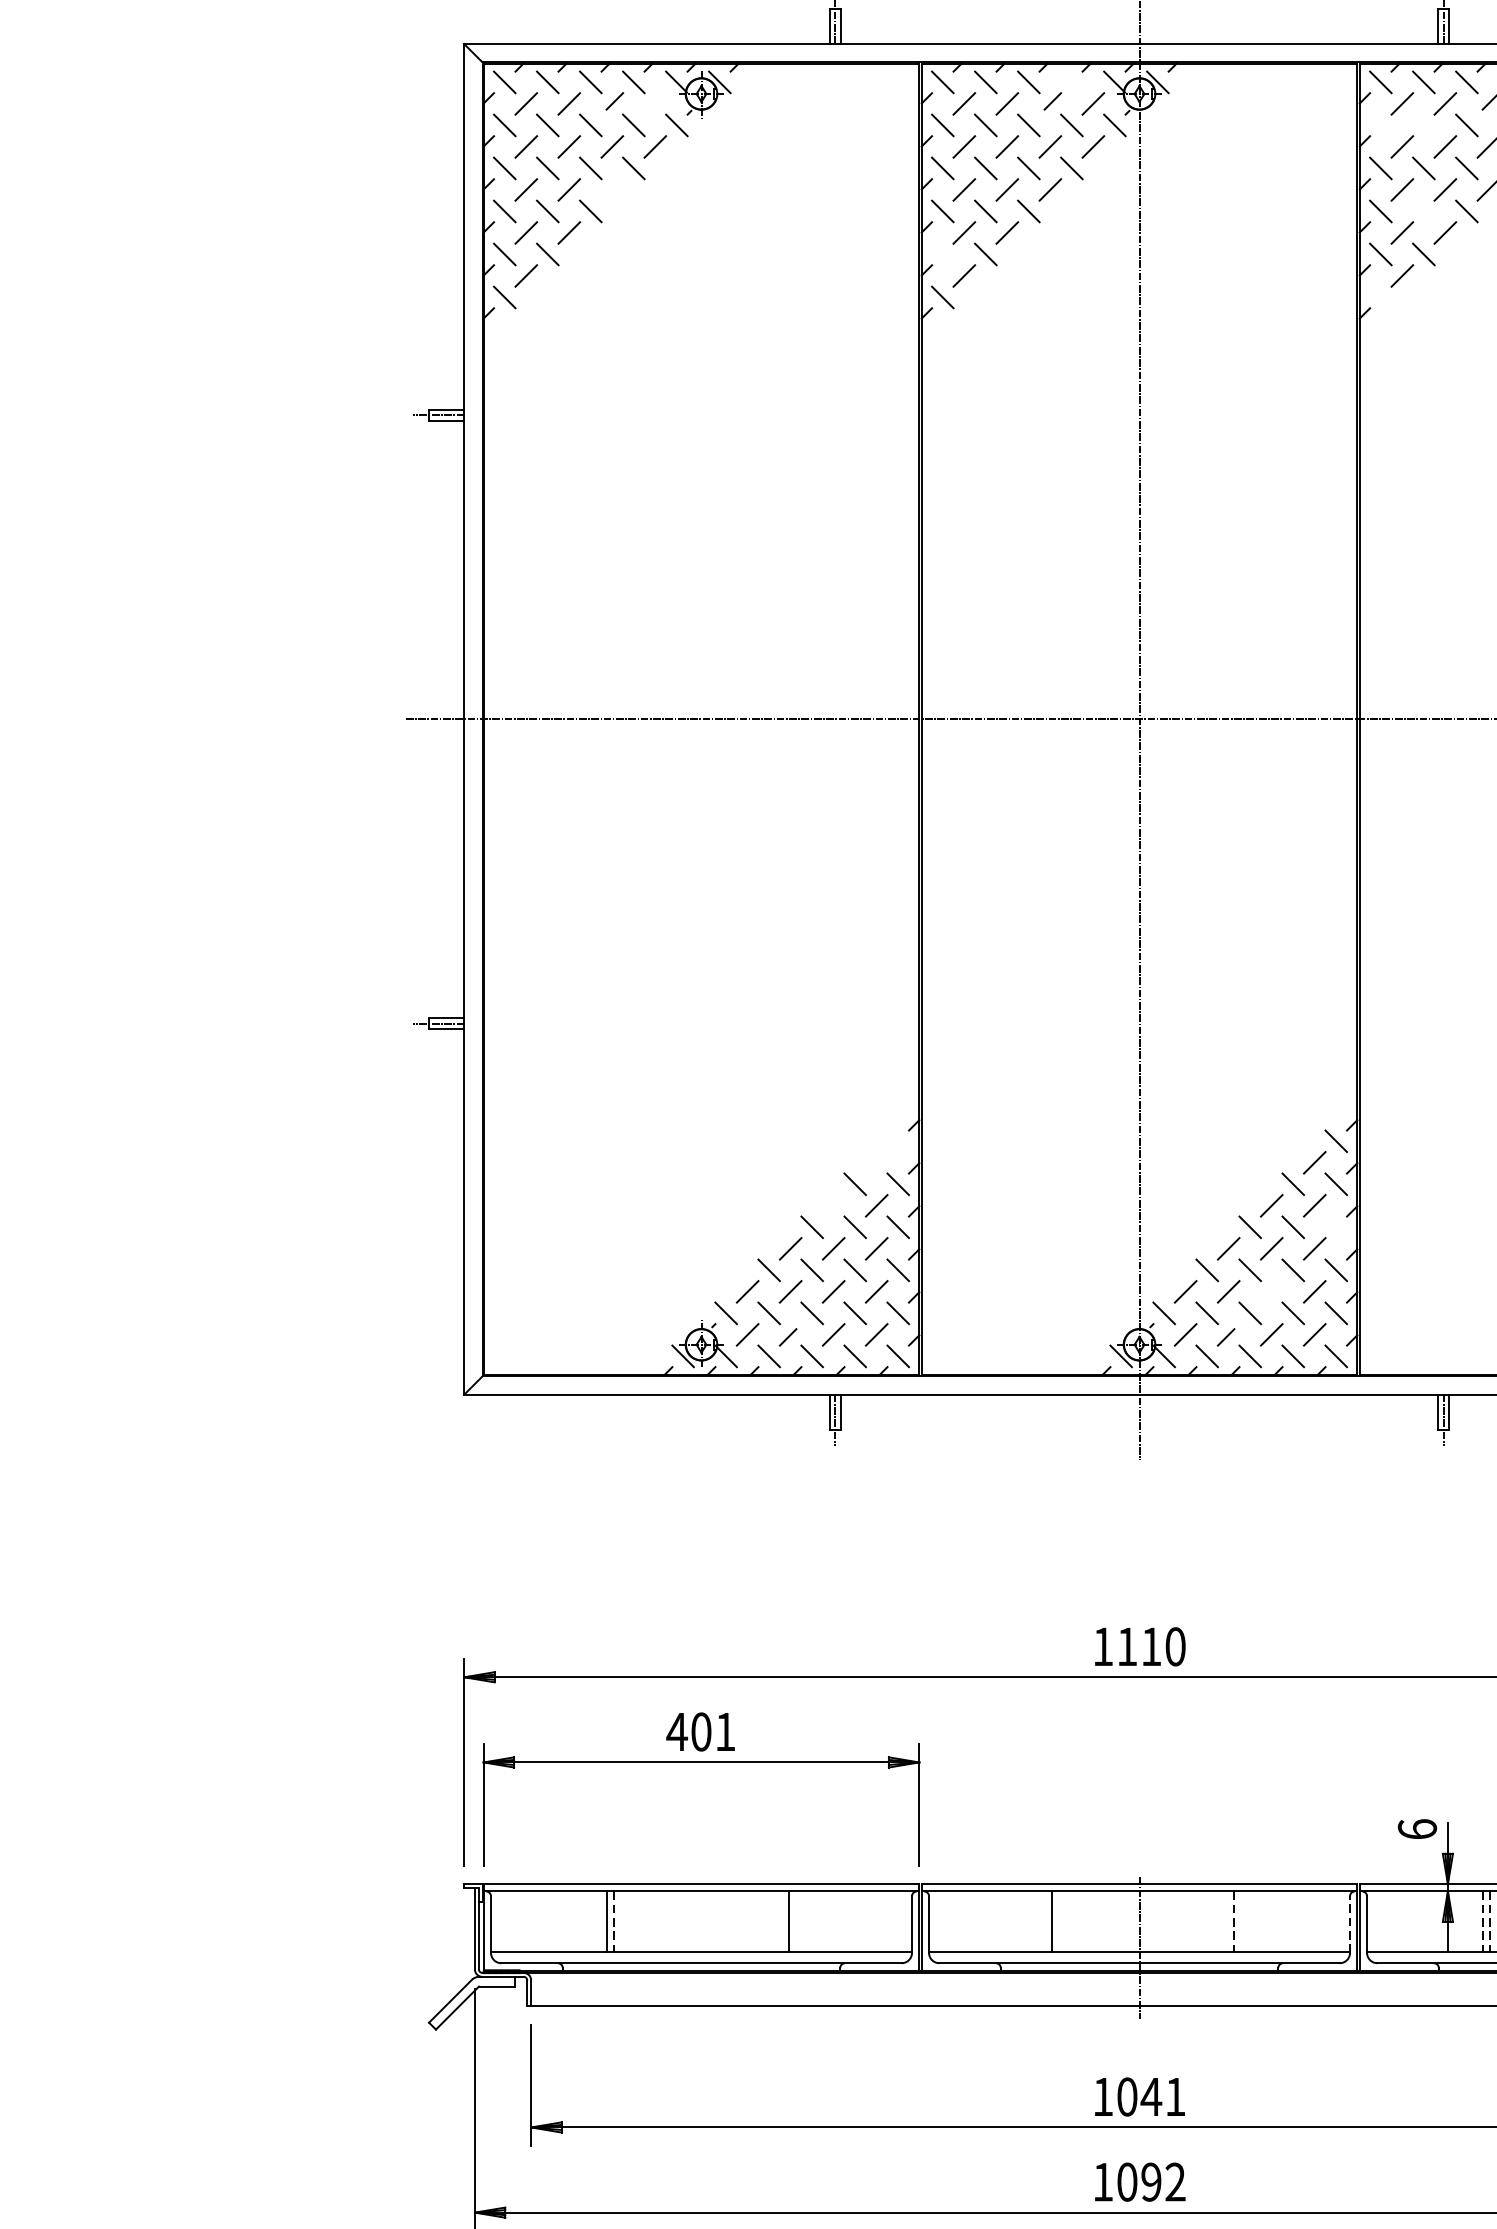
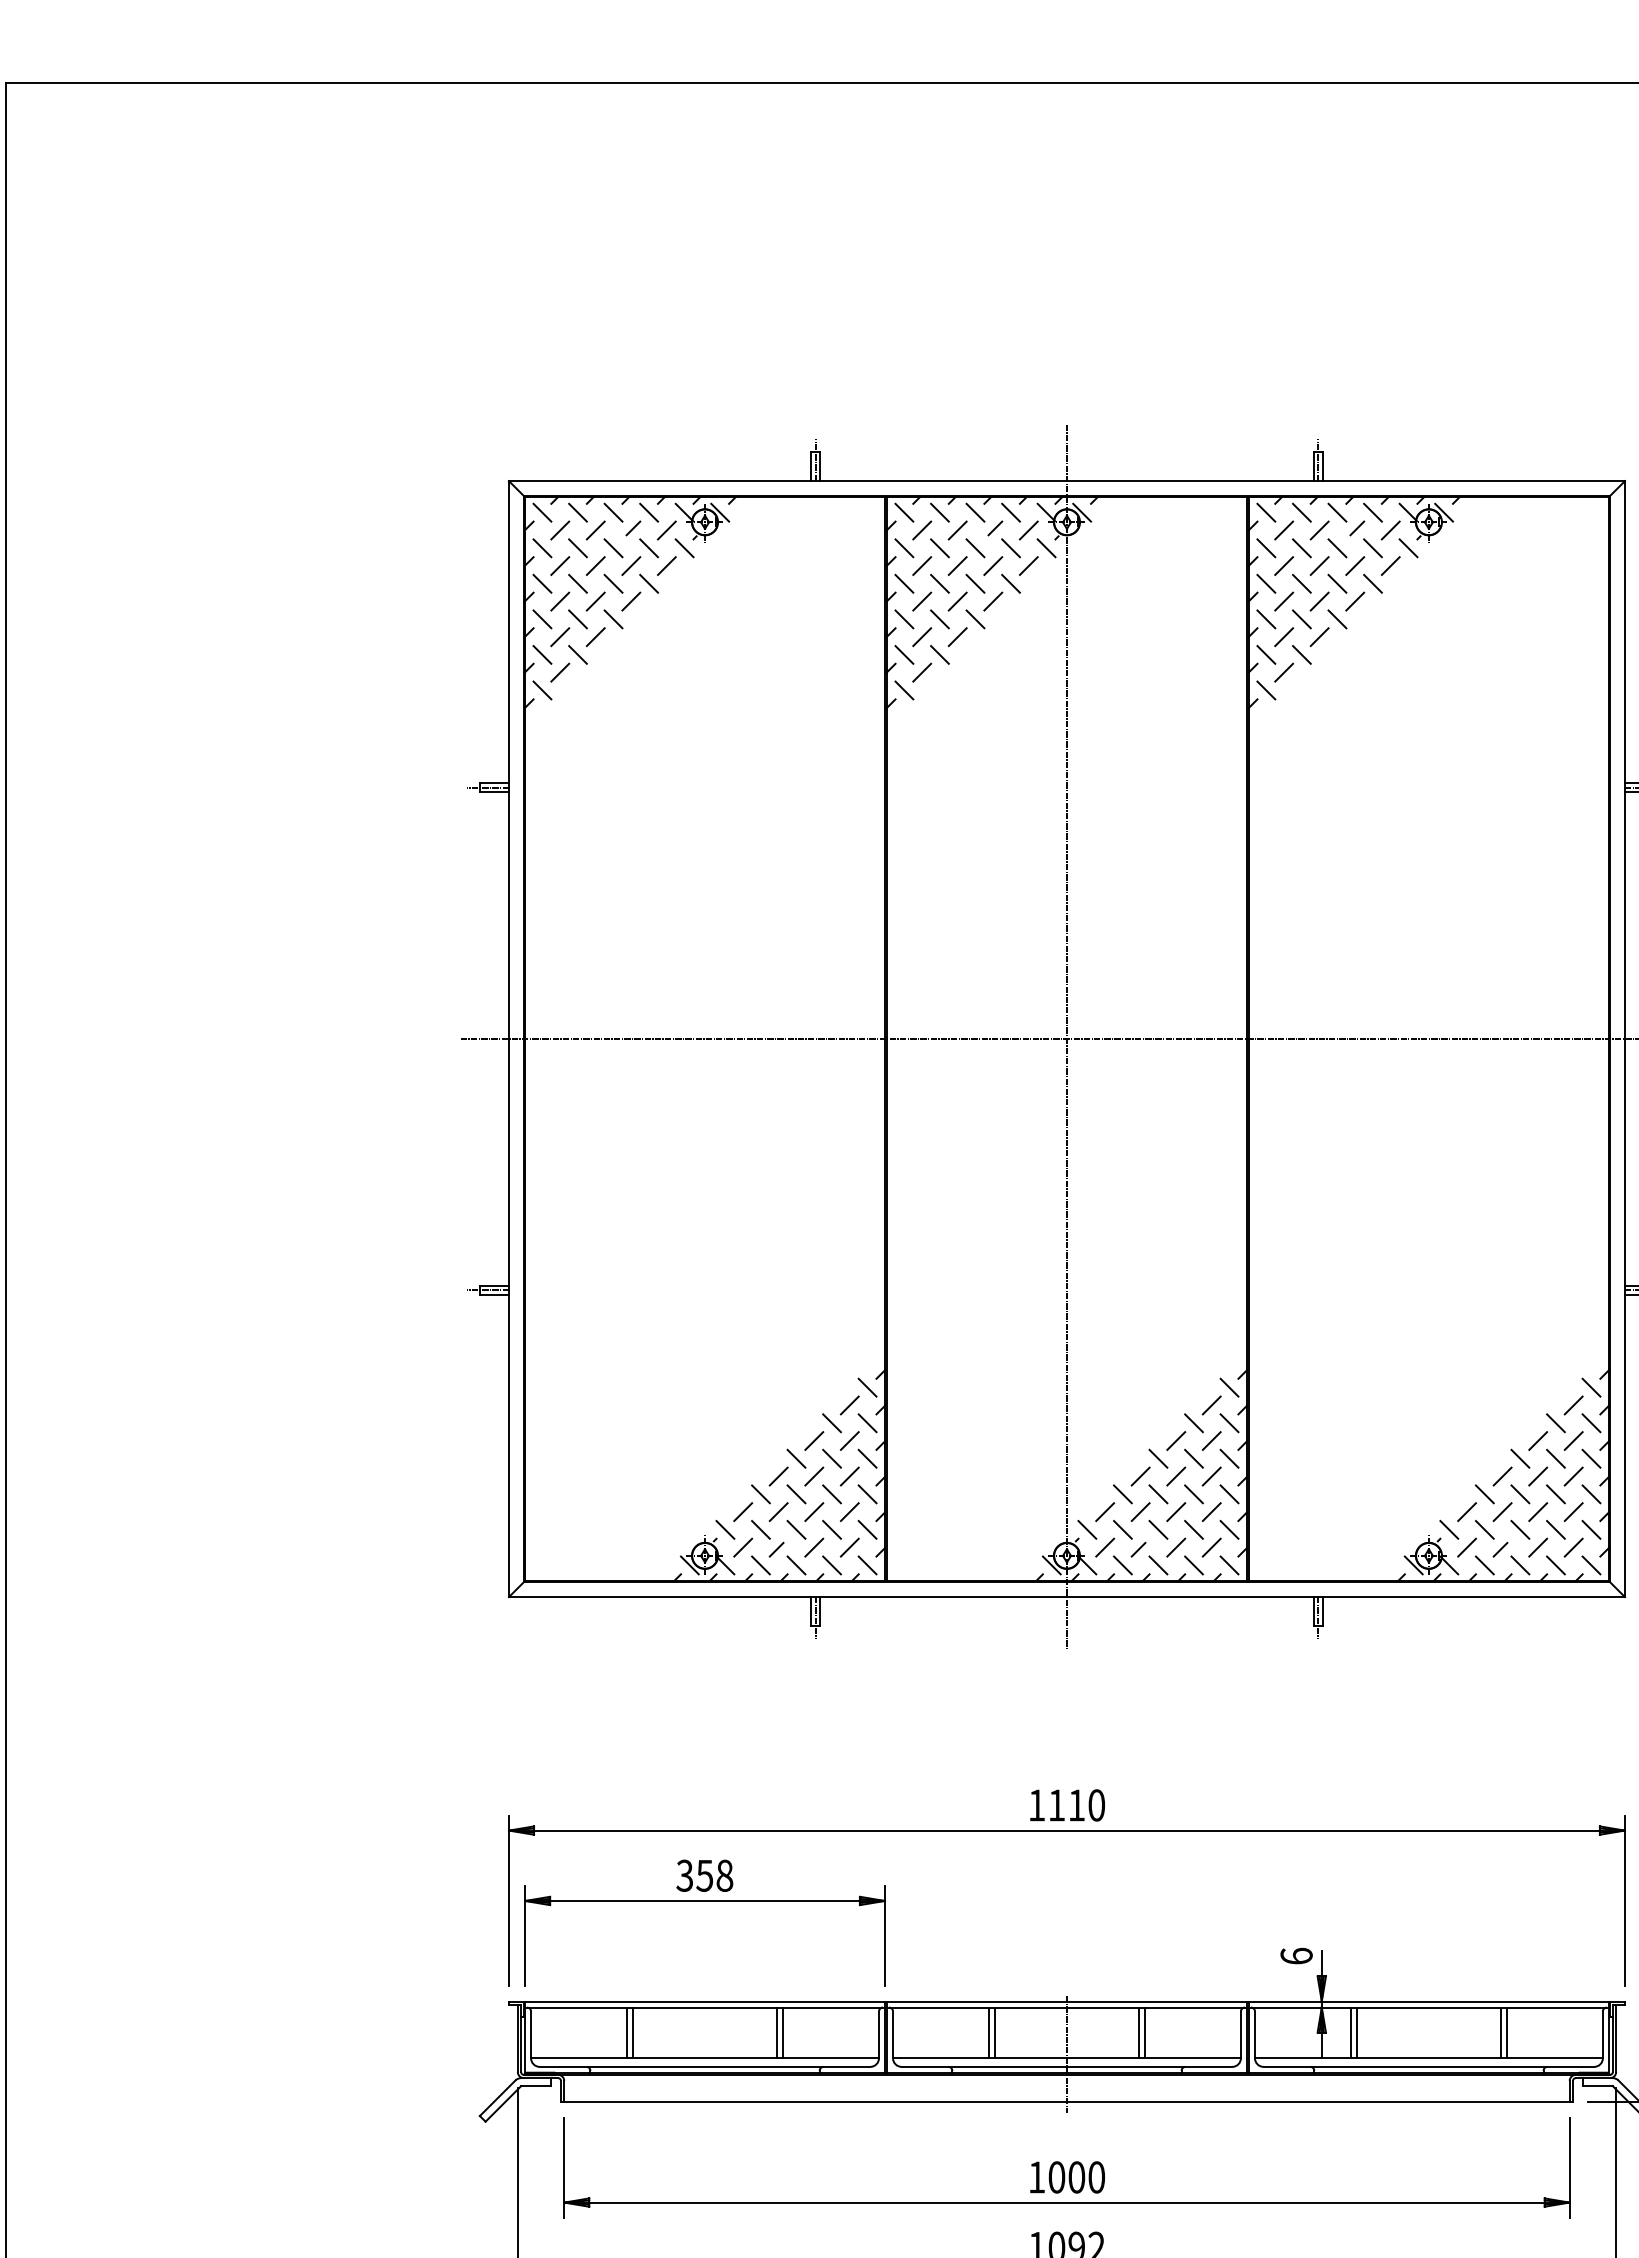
line: (1071, 82) -> (1010, 512), added
line: (654, 103) -> (666, 530), added
line: (1380, 125) -> (1266, 548), added
line: (1423, 125) -> (1301, 548), added
line: (612, 189) -> (631, 601), added
line: (1423, 211) -> (1301, 619), added
line: (942, 253) -> (904, 654), added
line: (1380, 297) -> (1266, 690), added
line: (898, 1141) -> (867, 1387), added
line: (876, 1162) -> (849, 1405), added
line: (833, 1205) -> (814, 1440), added
line: (1336, 1226) -> (1229, 1458), added
line: (1272, 1292) -> (1176, 1512), added
text: (700, 1731) -> (704, 1875), 401 -> 358
line: (796, 1921) -> (783, 2032), added
line: (1044, 1921) -> (988, 2032), added
line: (1227, 1921) -> (1139, 2032), added
line: (613, 1922) -> (632, 2033), dashed -> solid
line: (1234, 1922) -> (1145, 2033), dashed -> solid
line: (1482, 1922) -> (1350, 2033), dashed -> solid
line: (1489, 1922) -> (1356, 2033), dashed -> solid
line: (1349, 1924) -> (1240, 2034), dashed -> solid
text: (1163, 2097) -> (1086, 2177), 1041 -> 1000

